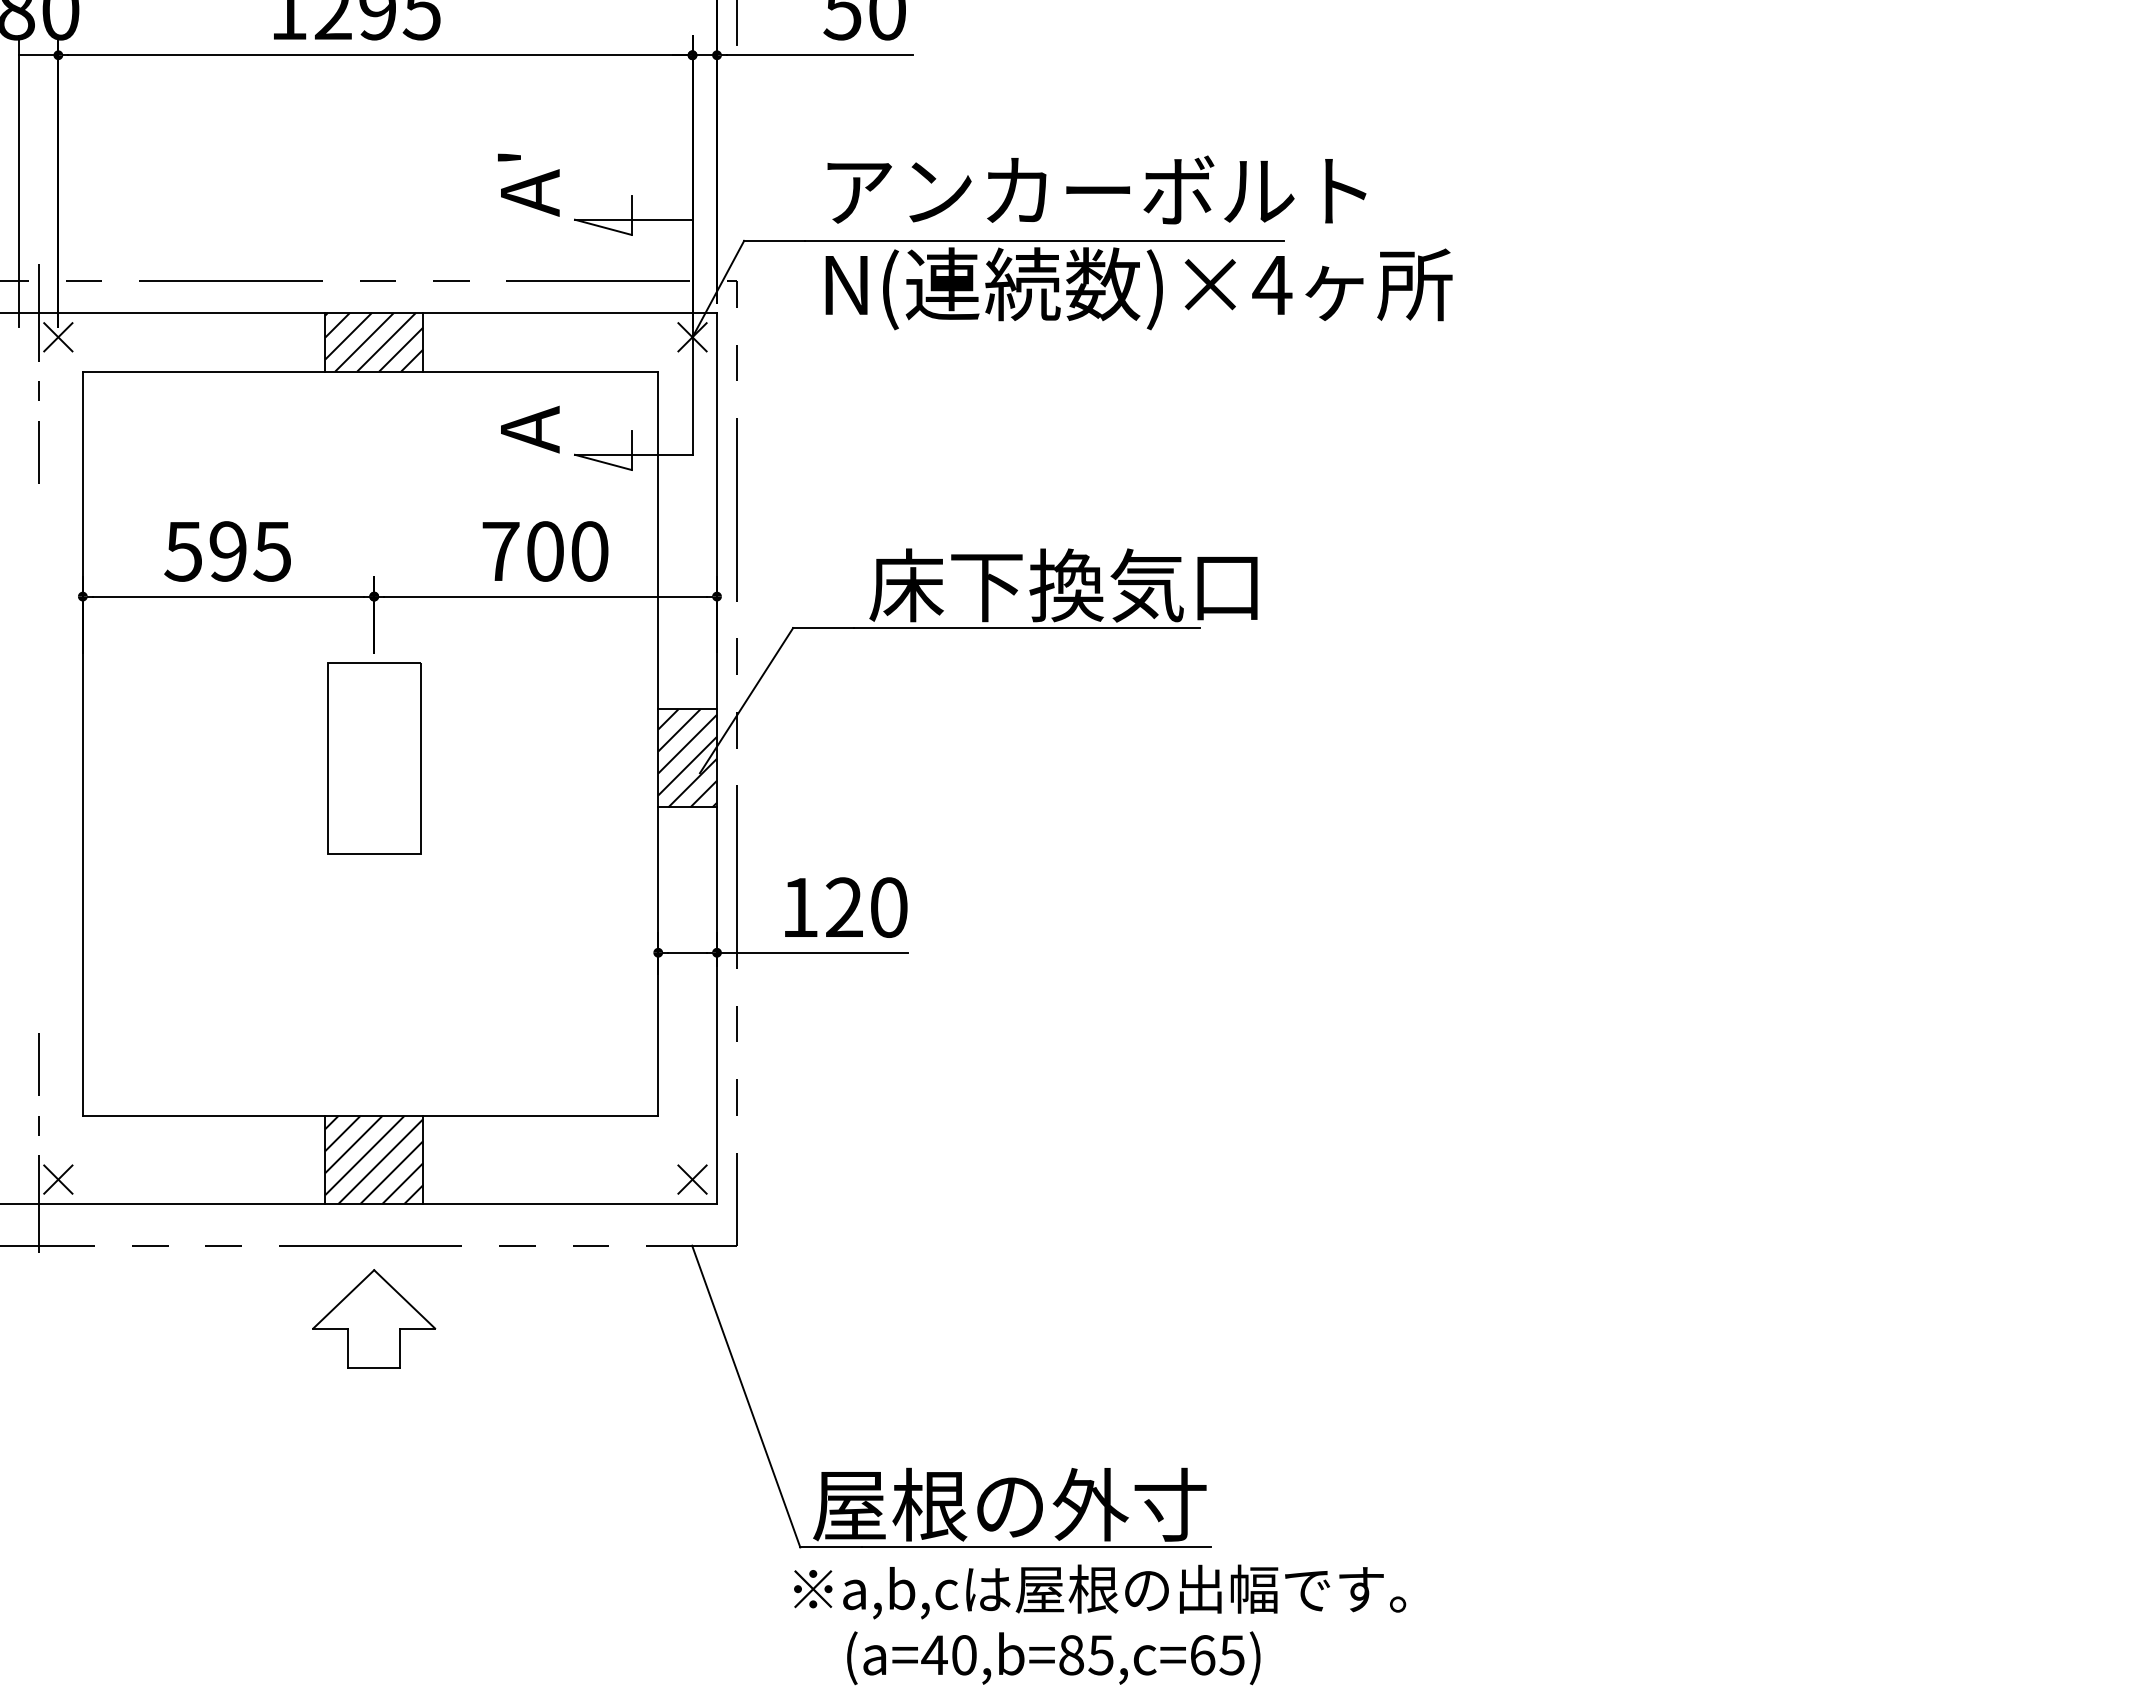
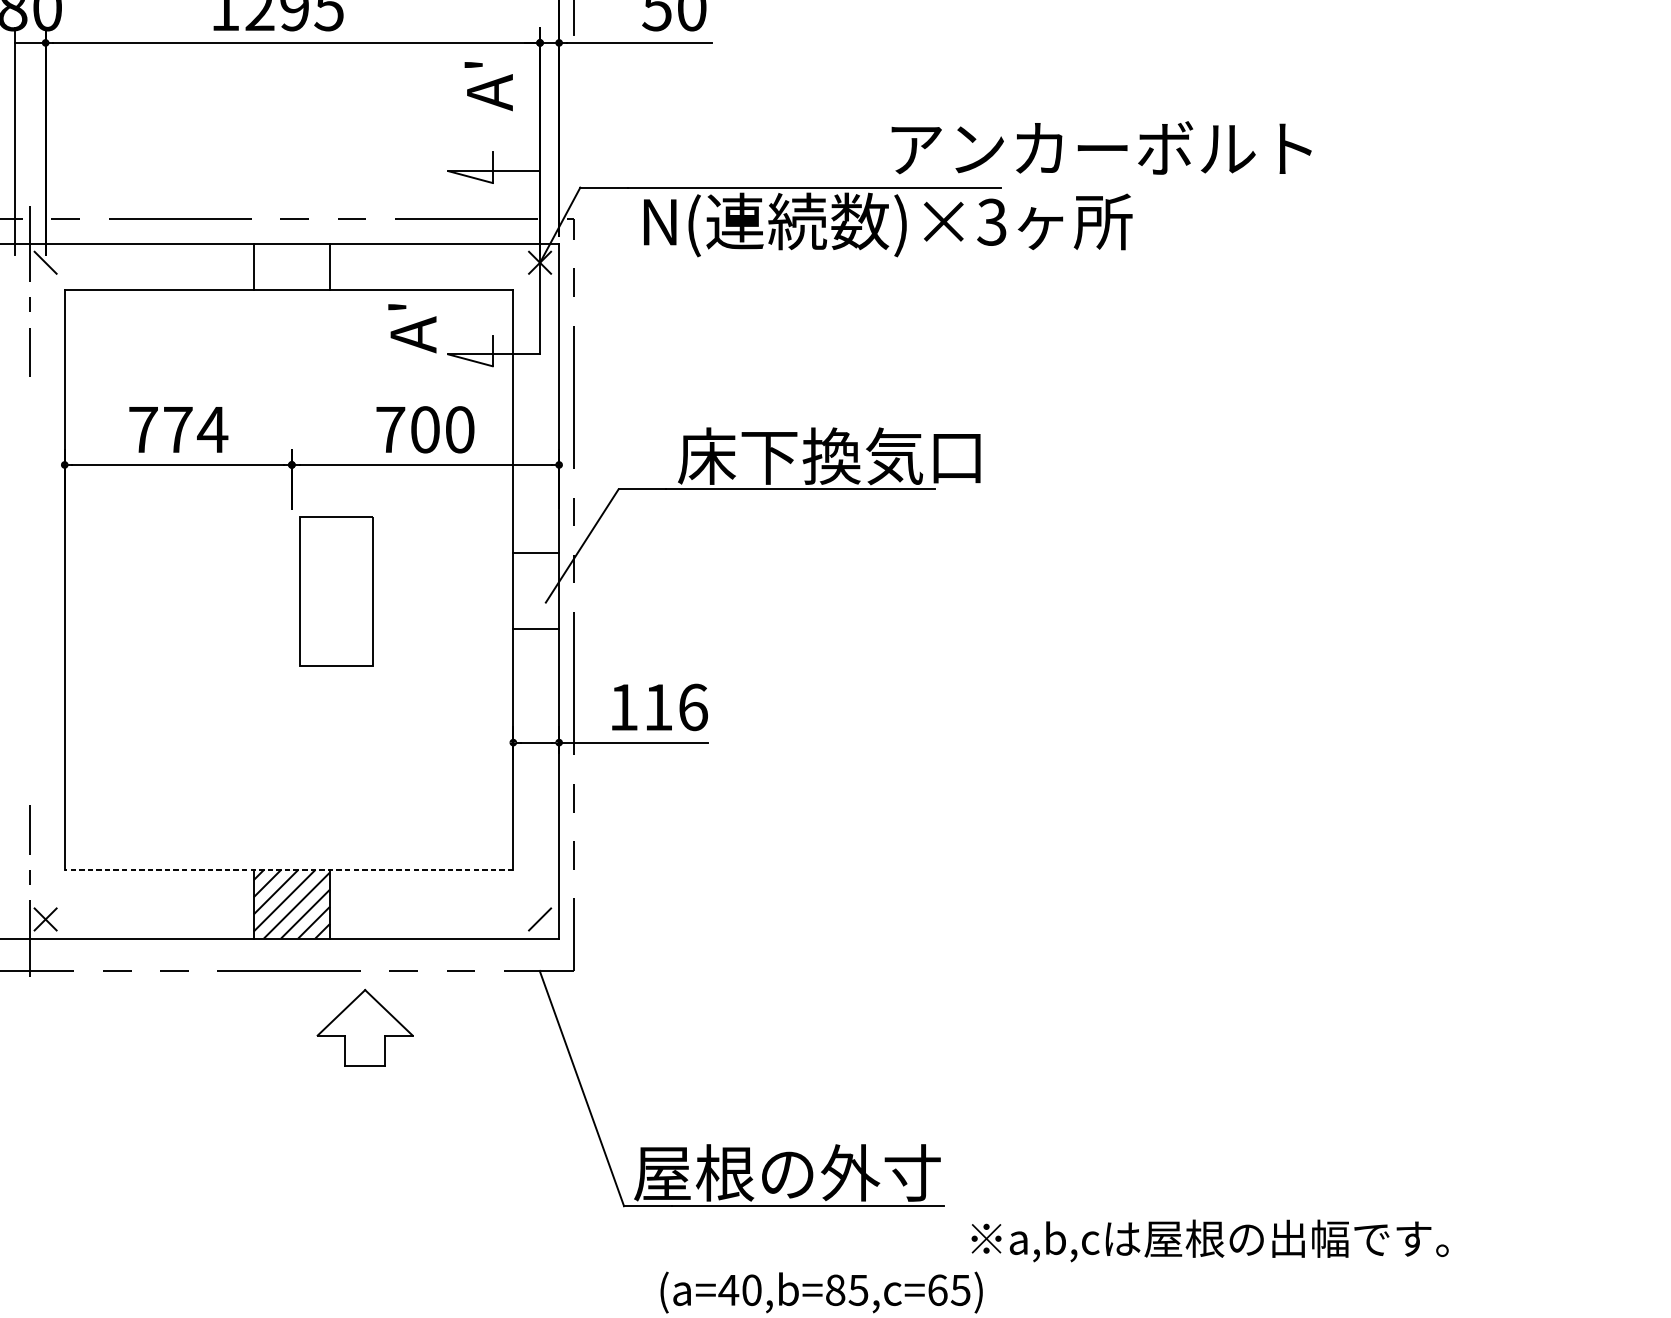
text: (528, 184) -> (488, 85), moved
text: (1096, 189) -> (1101, 147), moved
text: (1272, 285) -> (992, 222), ×4 -> ×3
line: (58, 337) -> (45, 262), removed
hatch: (374, 341) -> (292, 266), removed
text: (508, 393) -> (396, 306), A -> A'
text: (228, 551) -> (178, 429), 595 -> 774
part: (374, 758) -> (336, 591), moved
hatch: (687, 758) -> (536, 591), removed
text: (866, 907) -> (675, 707), 120 -> 116
line: (370, 1115) -> (289, 869), solid -> dashed
line: (692, 1179) -> (540, 919), removed
part: (374, 1318) -> (365, 1027), moved
text: (1100, 1591) -> (1210, 1240), moved

